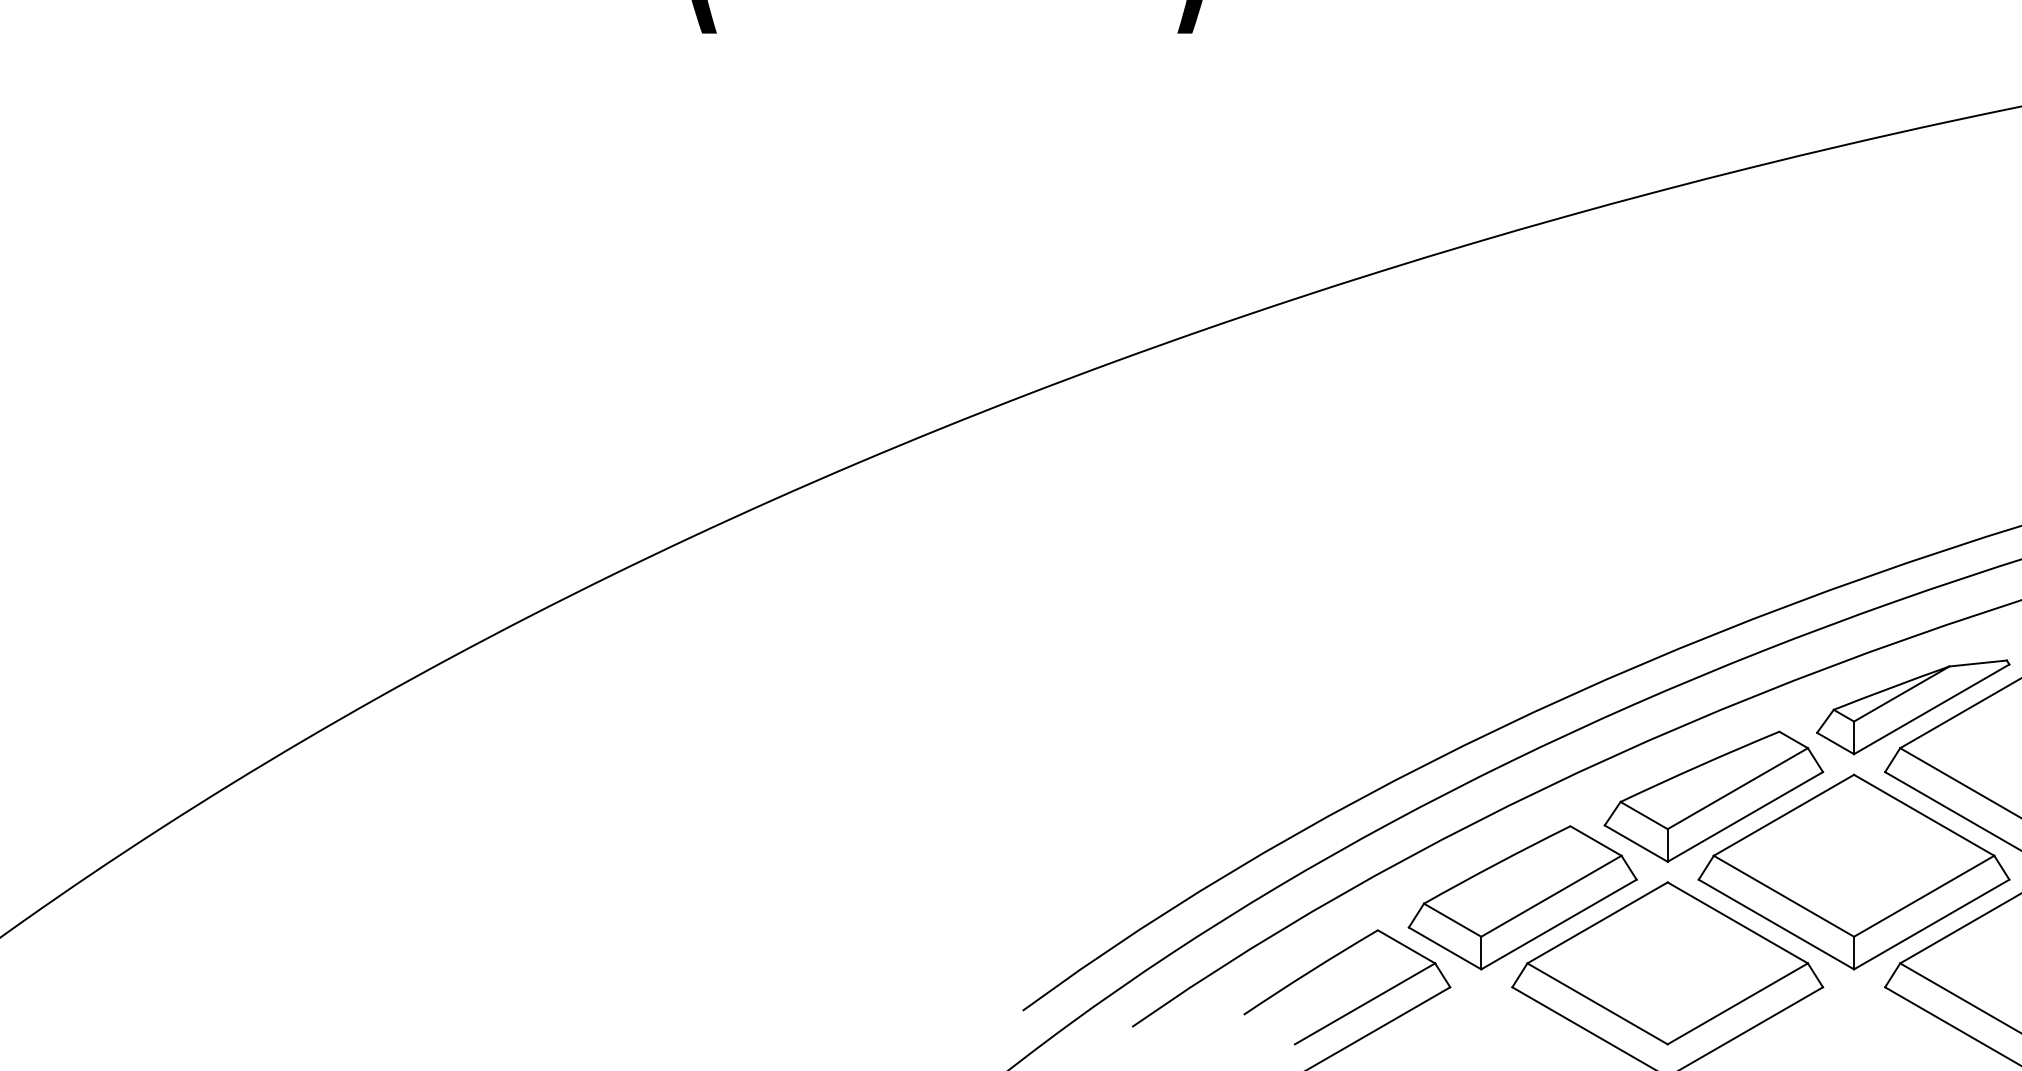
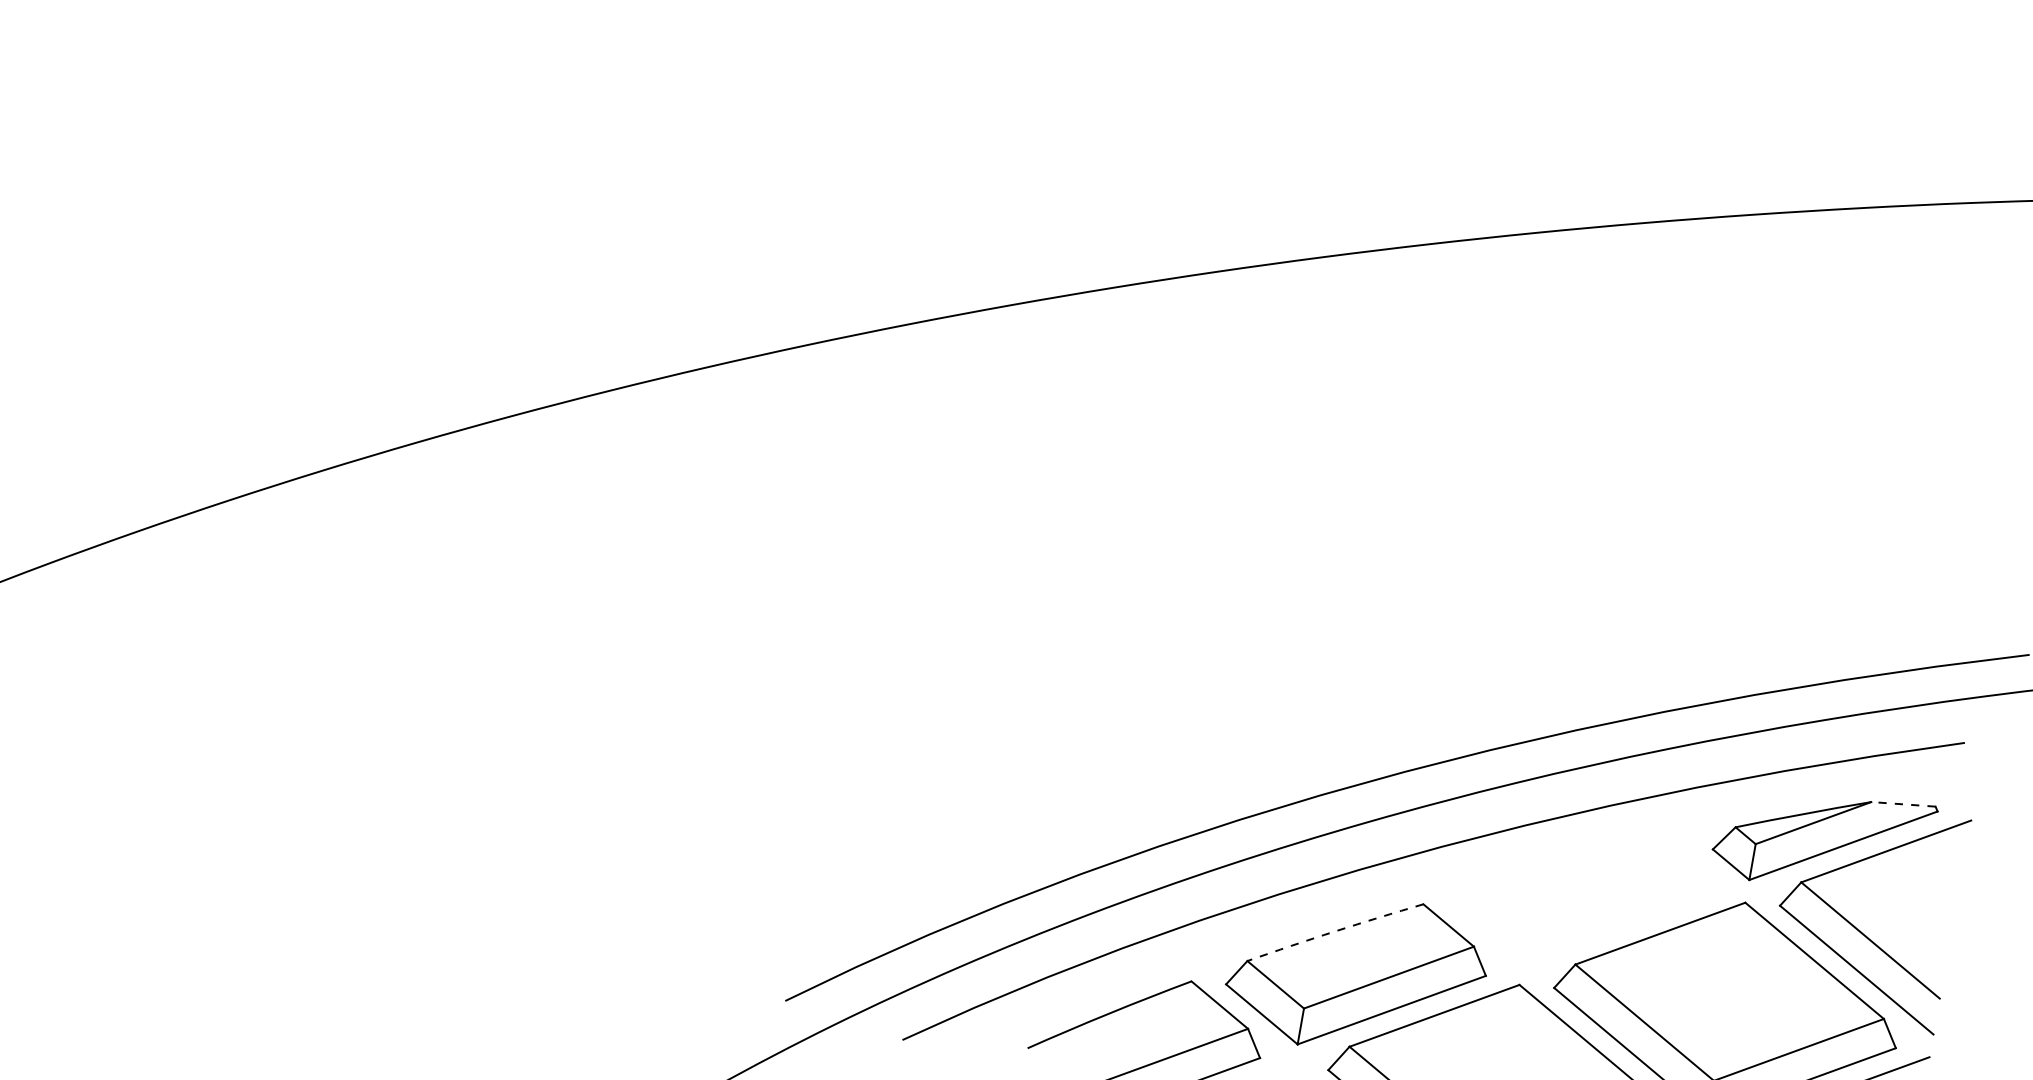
line: (1978, 663) -> (1903, 804), solid -> dashed
part: (1713, 796) -> (1586, 899), removed
arc: (1496, 863) -> (1334, 930), solid -> dashed

